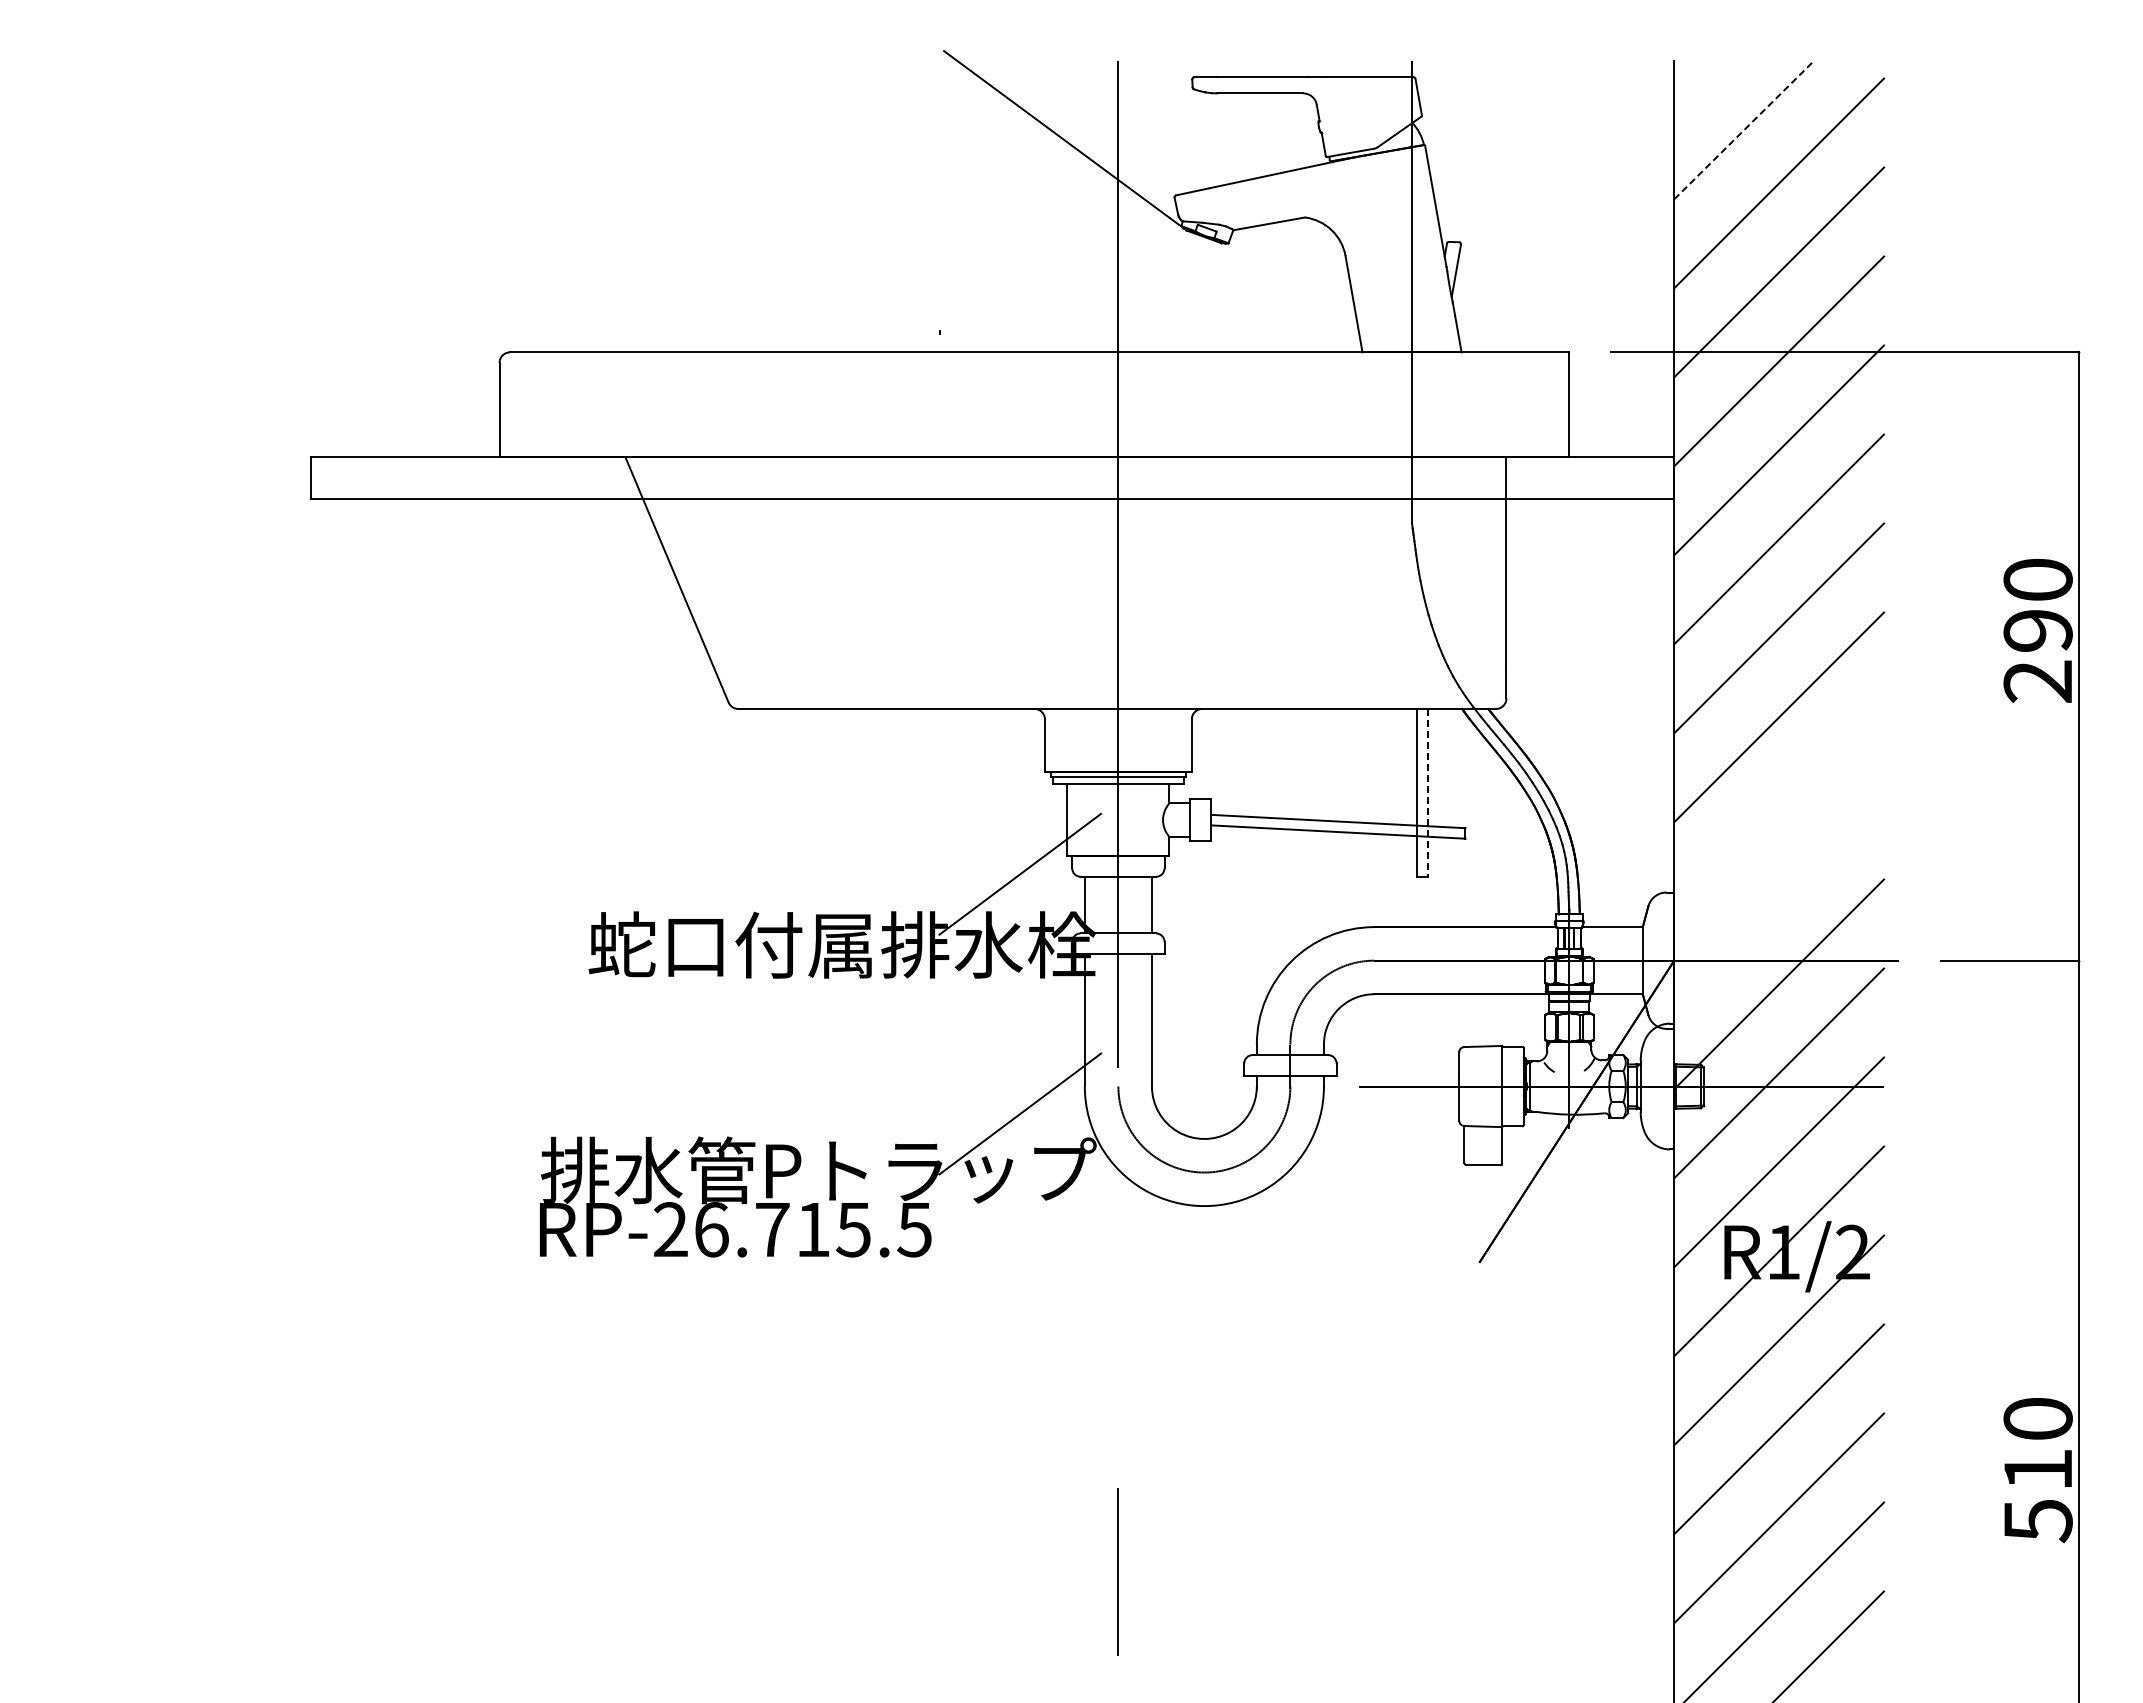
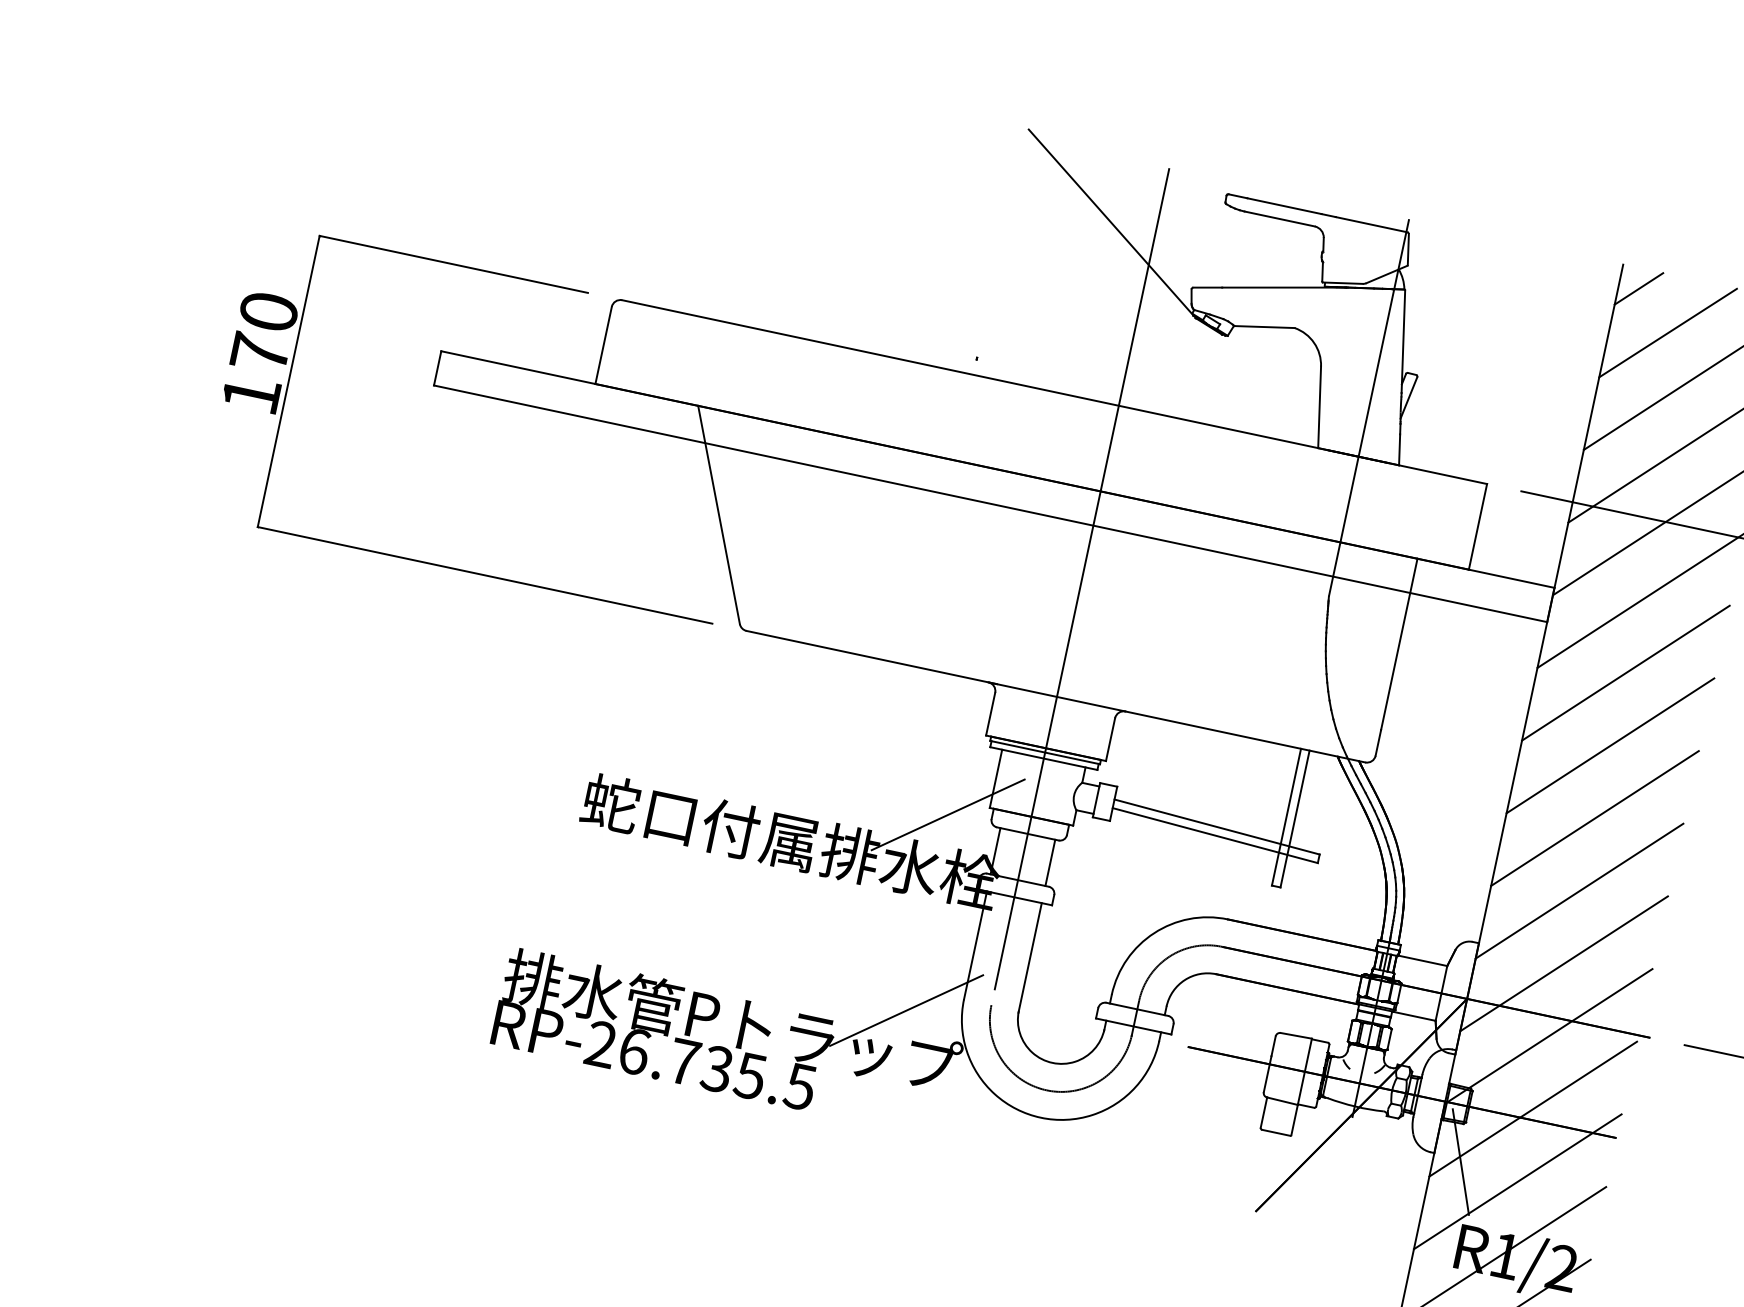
line: (1698, 85) -> (1638, 288), added
line: (1744, 130) -> (1668, 333), dashed -> solid
part: (380, 352) -> (516, 277), added
line: (1427, 792) -> (1294, 818), dashed -> solid
line: (1779, 806) -> (1579, 891), added
line: (1779, 895) -> (1564, 963), added
line: (1707, 1153) -> (1460, 1162), added
text: (812, 1229) -> (716, 1068), RP-26.715.5 -> RP-26.735.5

